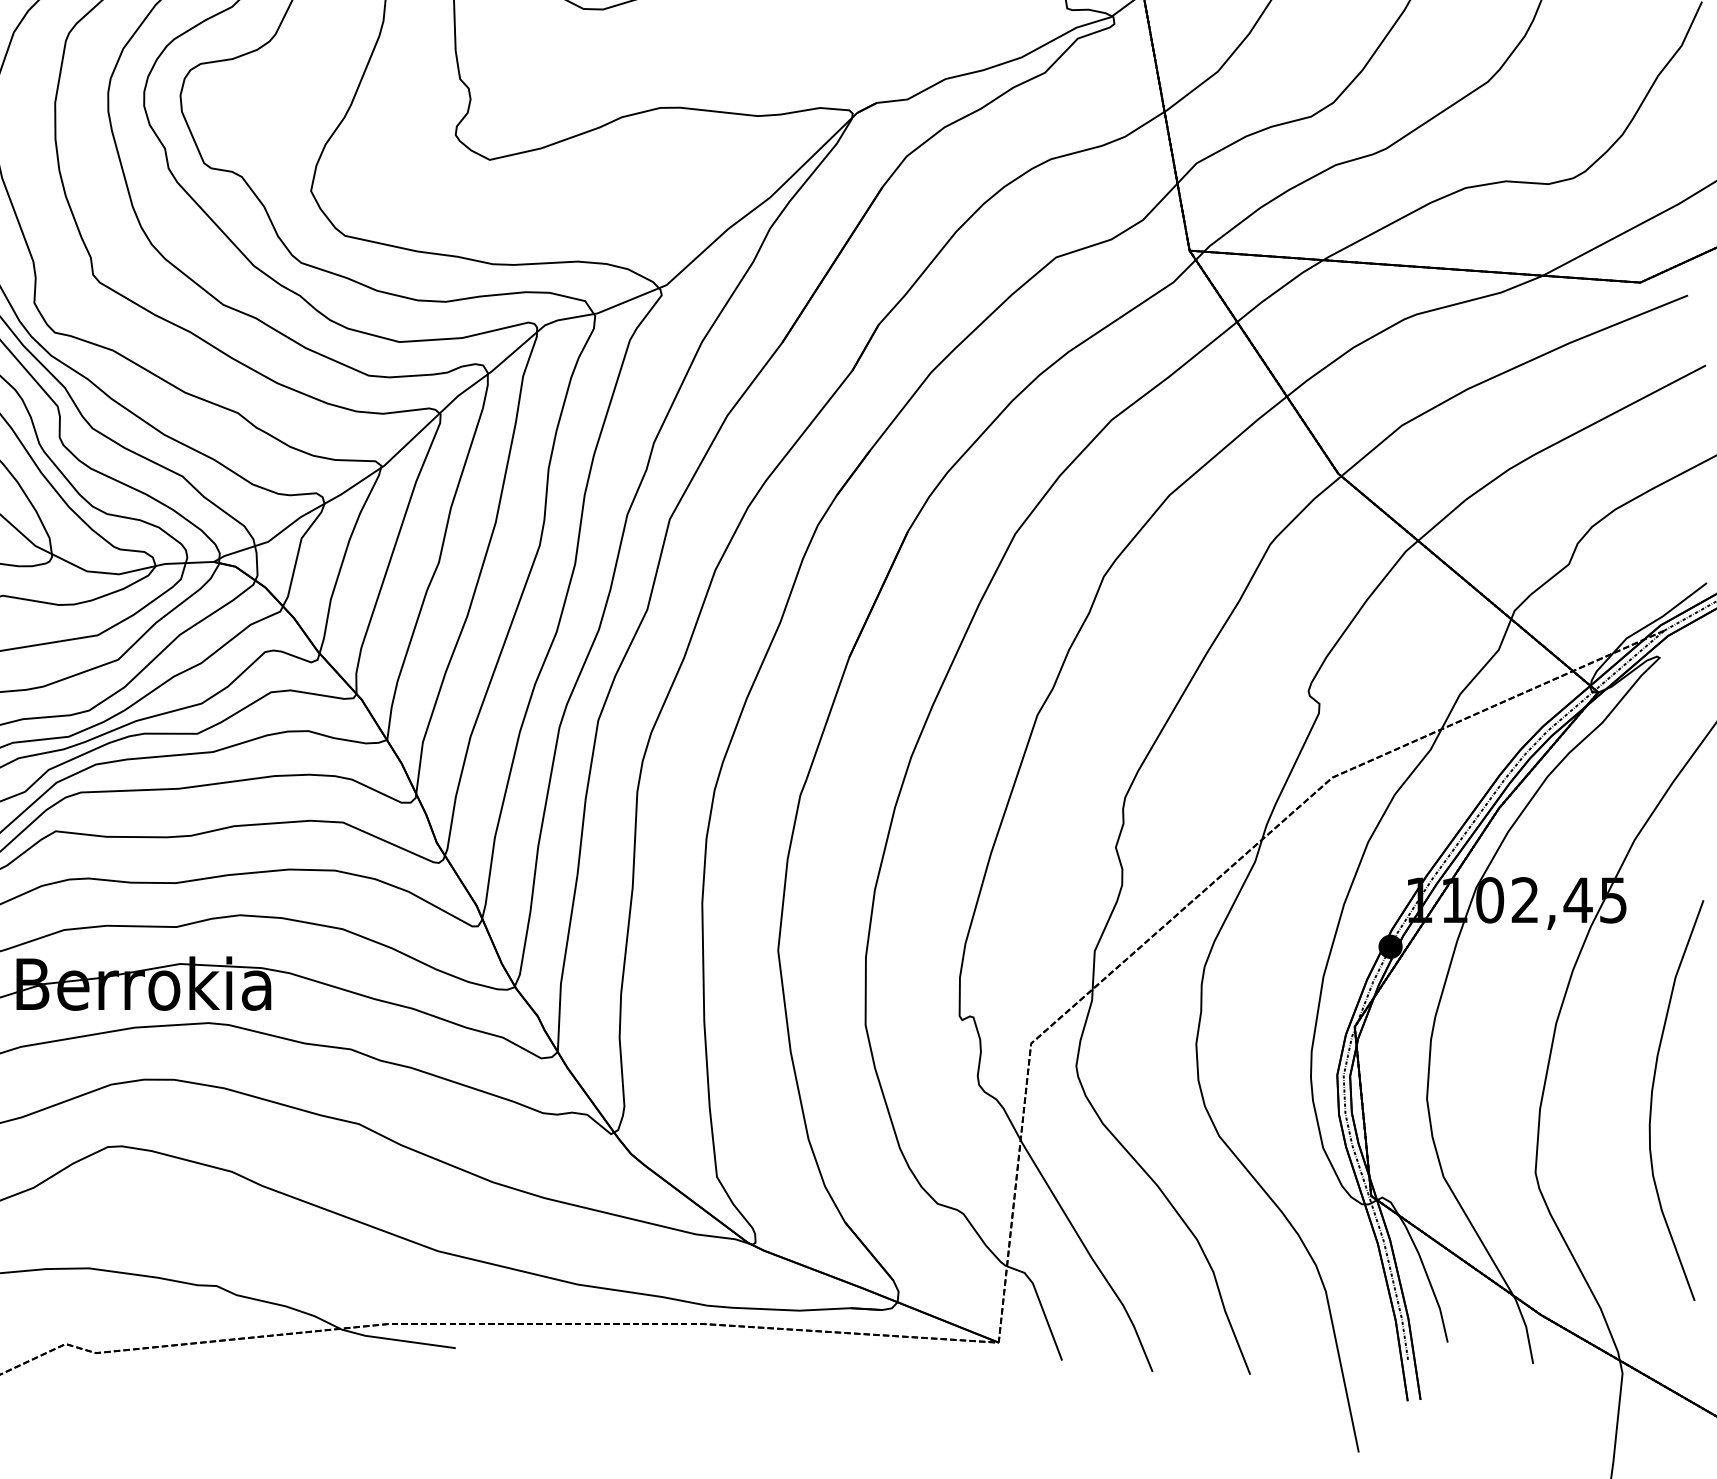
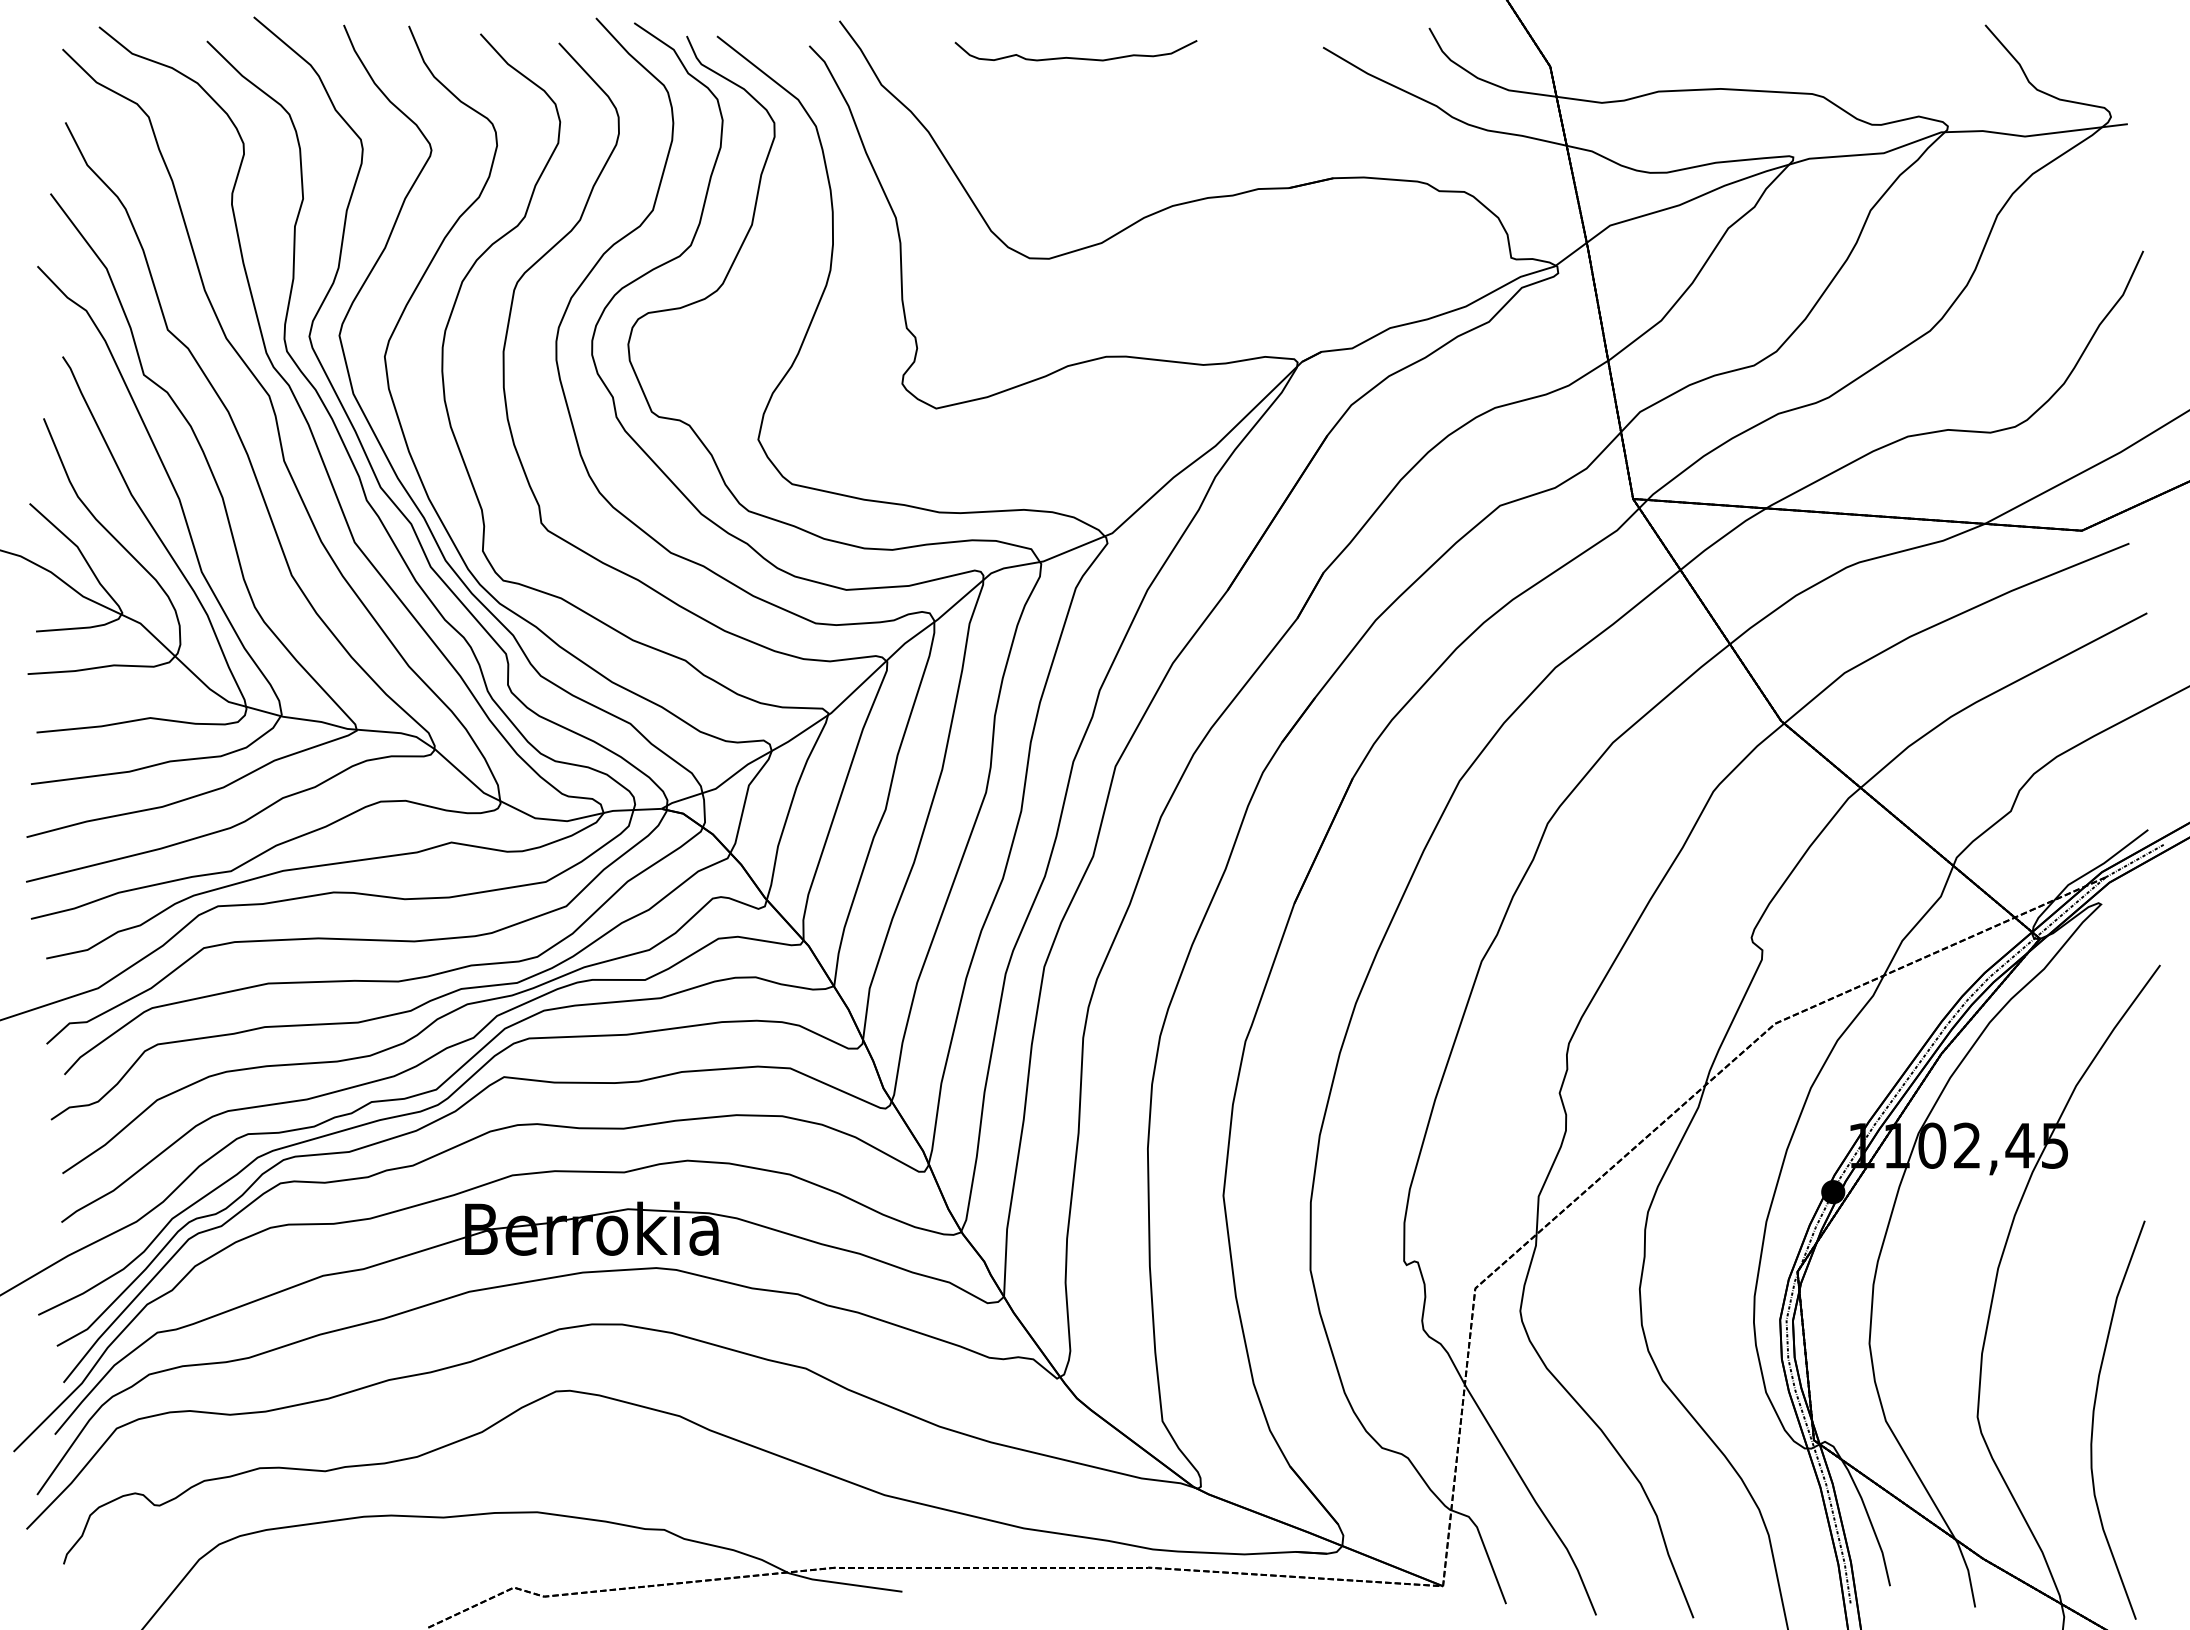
curve: (1652, 1097) -> (2094, 1417), moved

